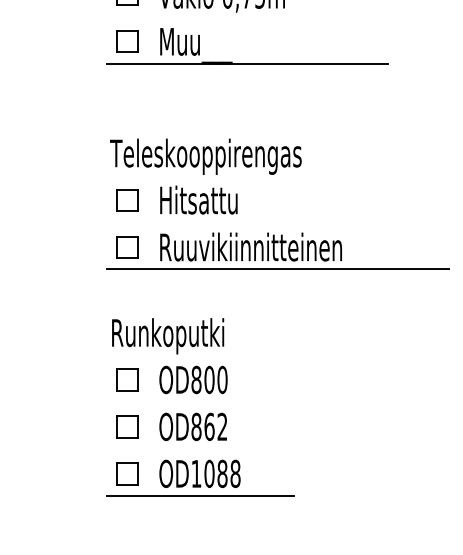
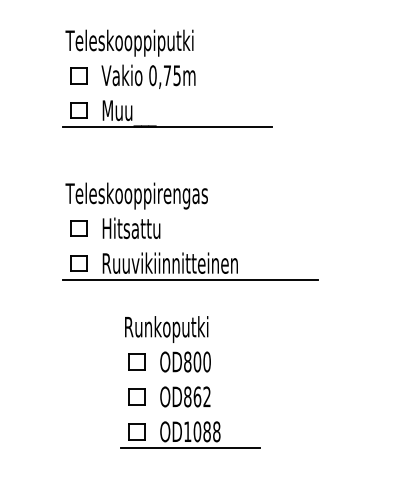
part: (200, 407) -> (190, 382), moved

